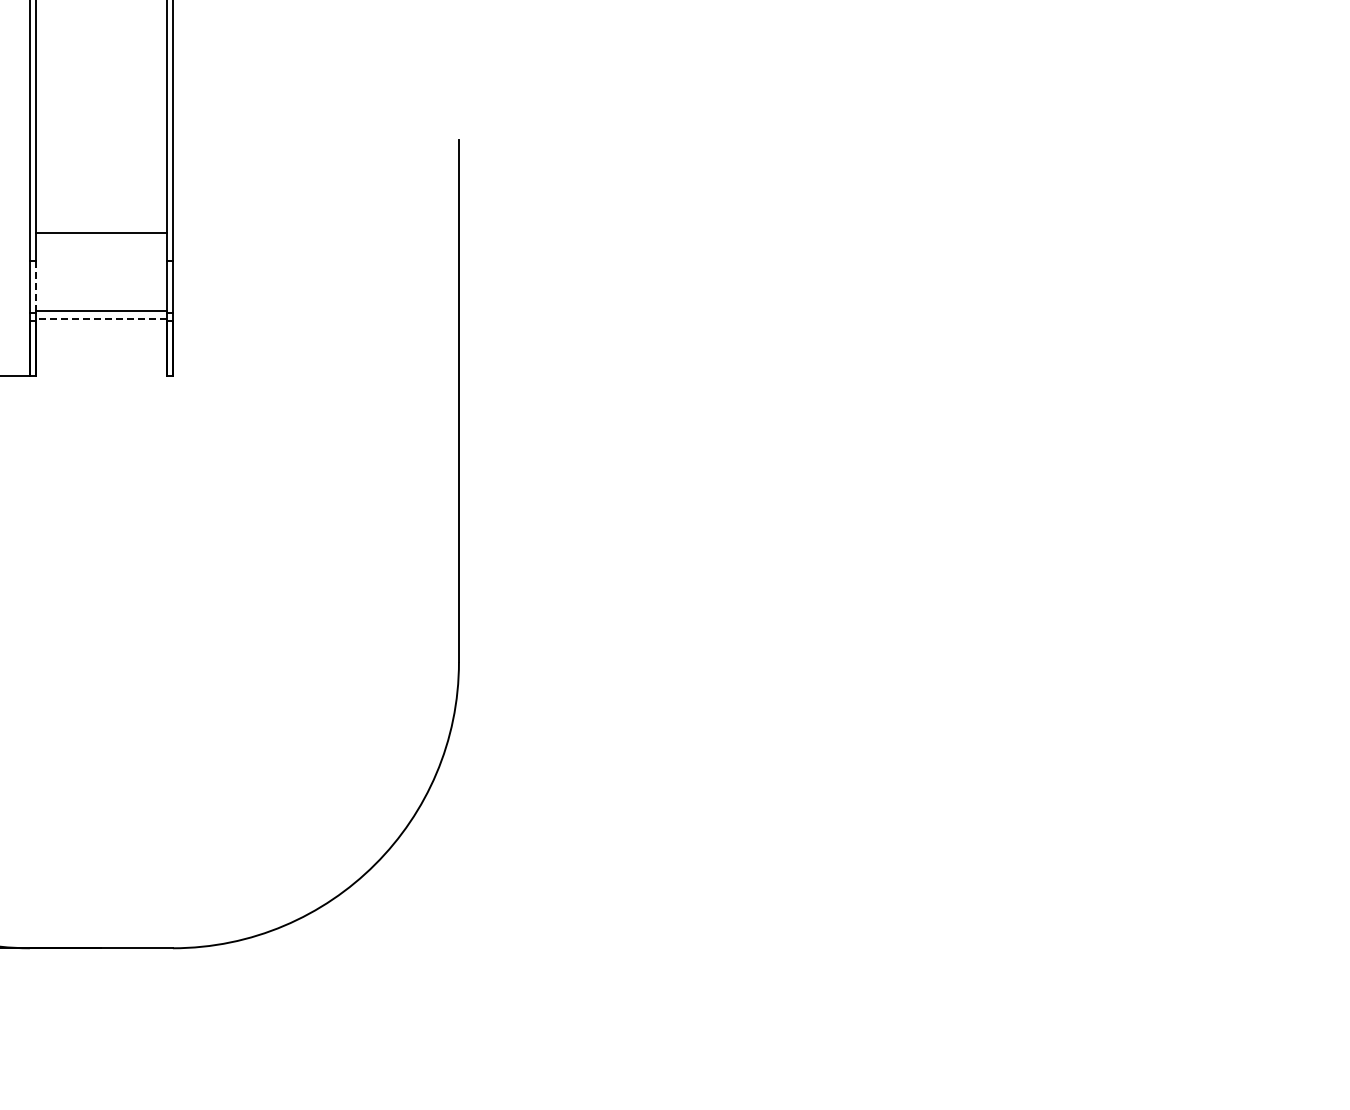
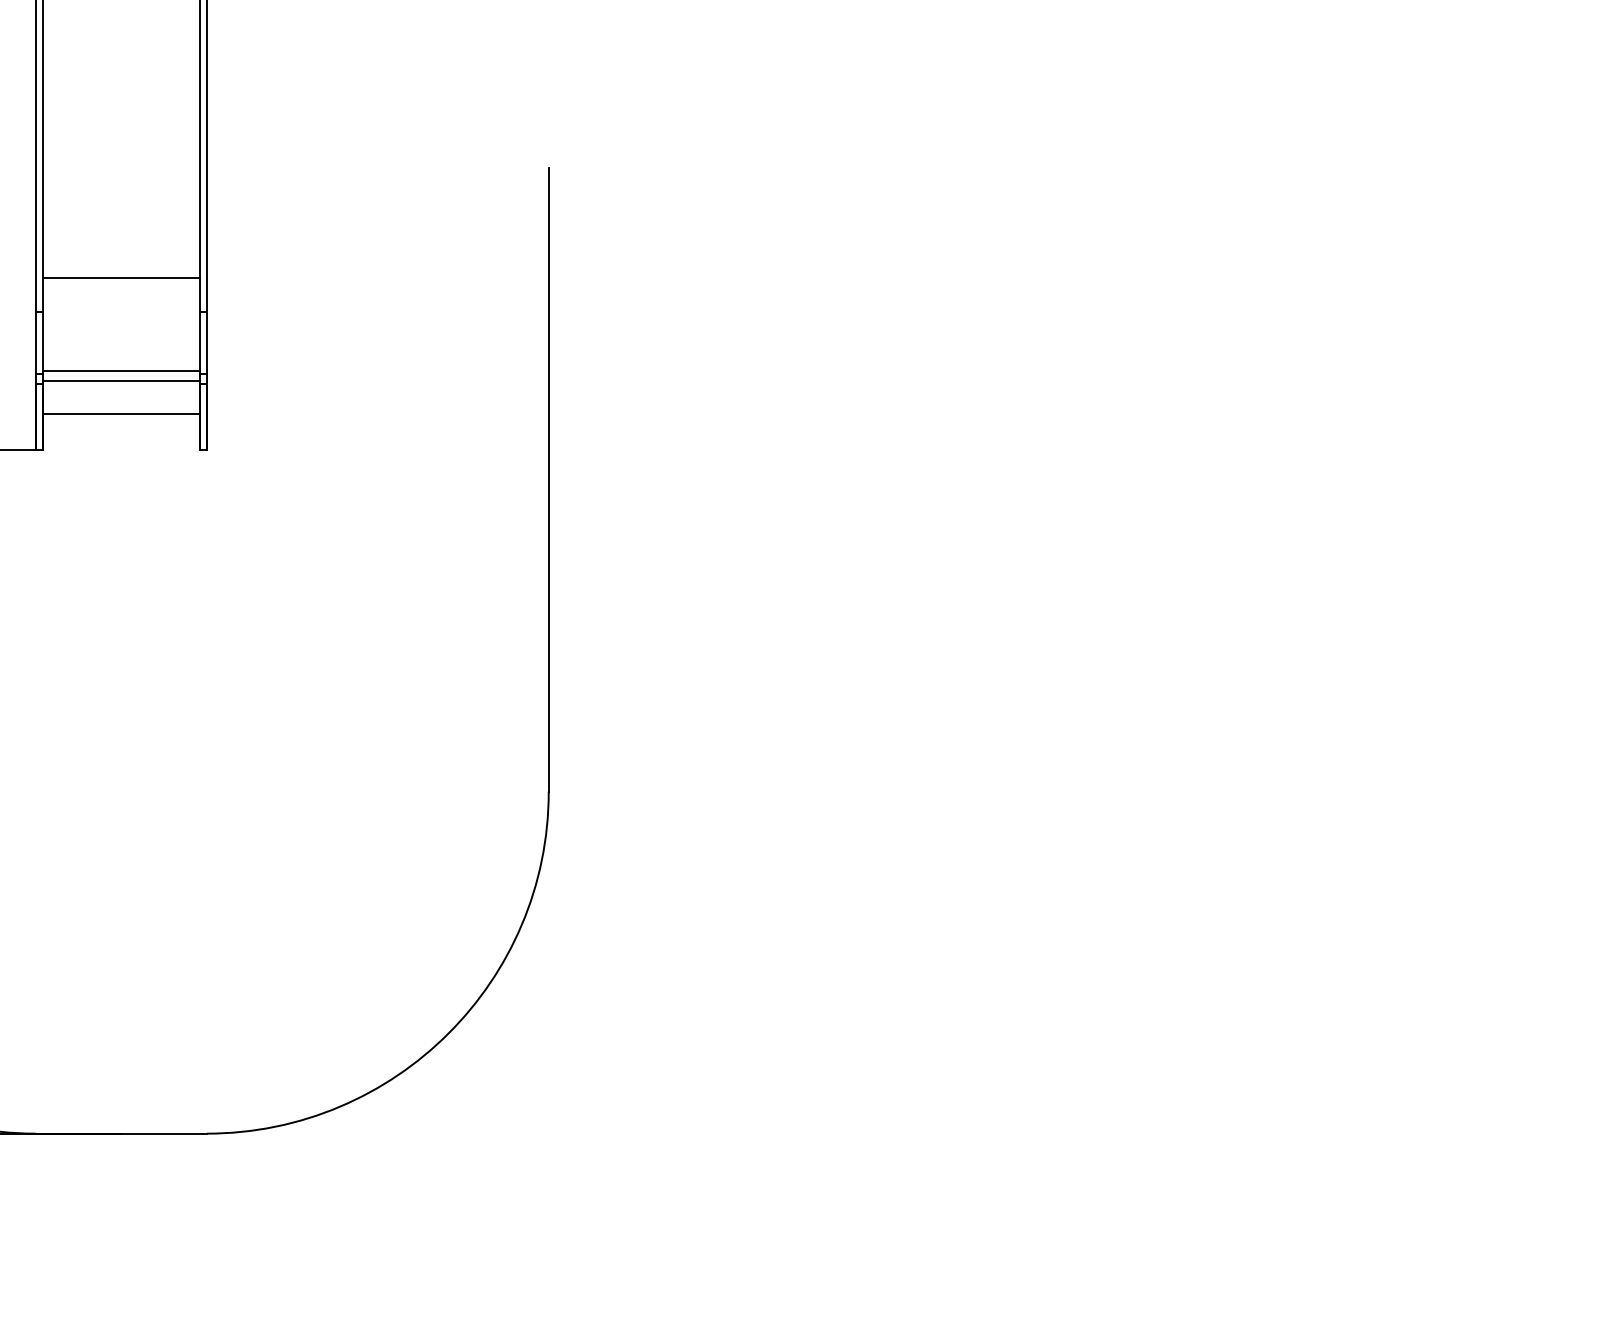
line: (35, 287) -> (42, 343), dashed -> solid
line: (101, 318) -> (121, 380), dashed -> solid
line: (100, 346) -> (120, 414), added

